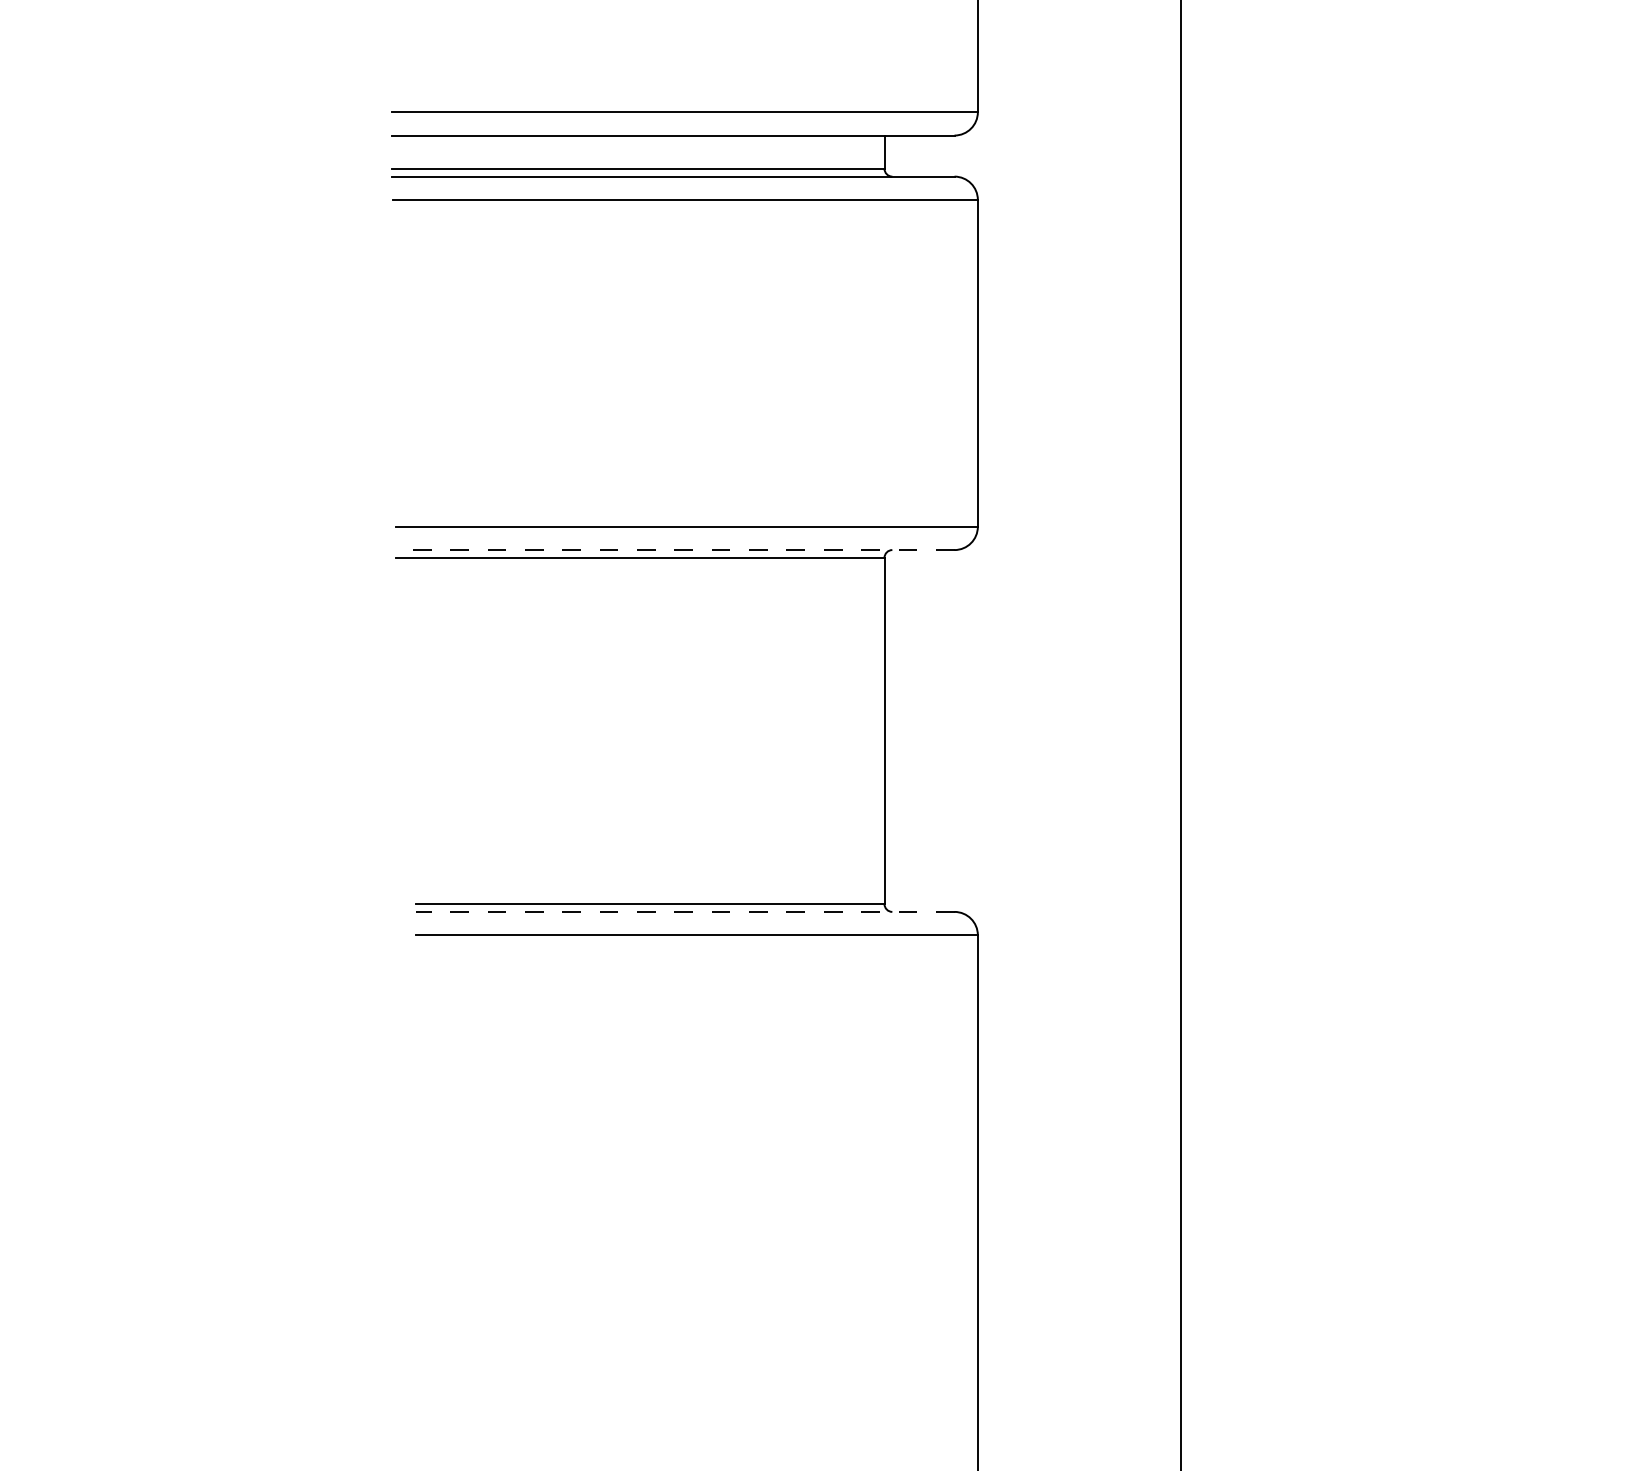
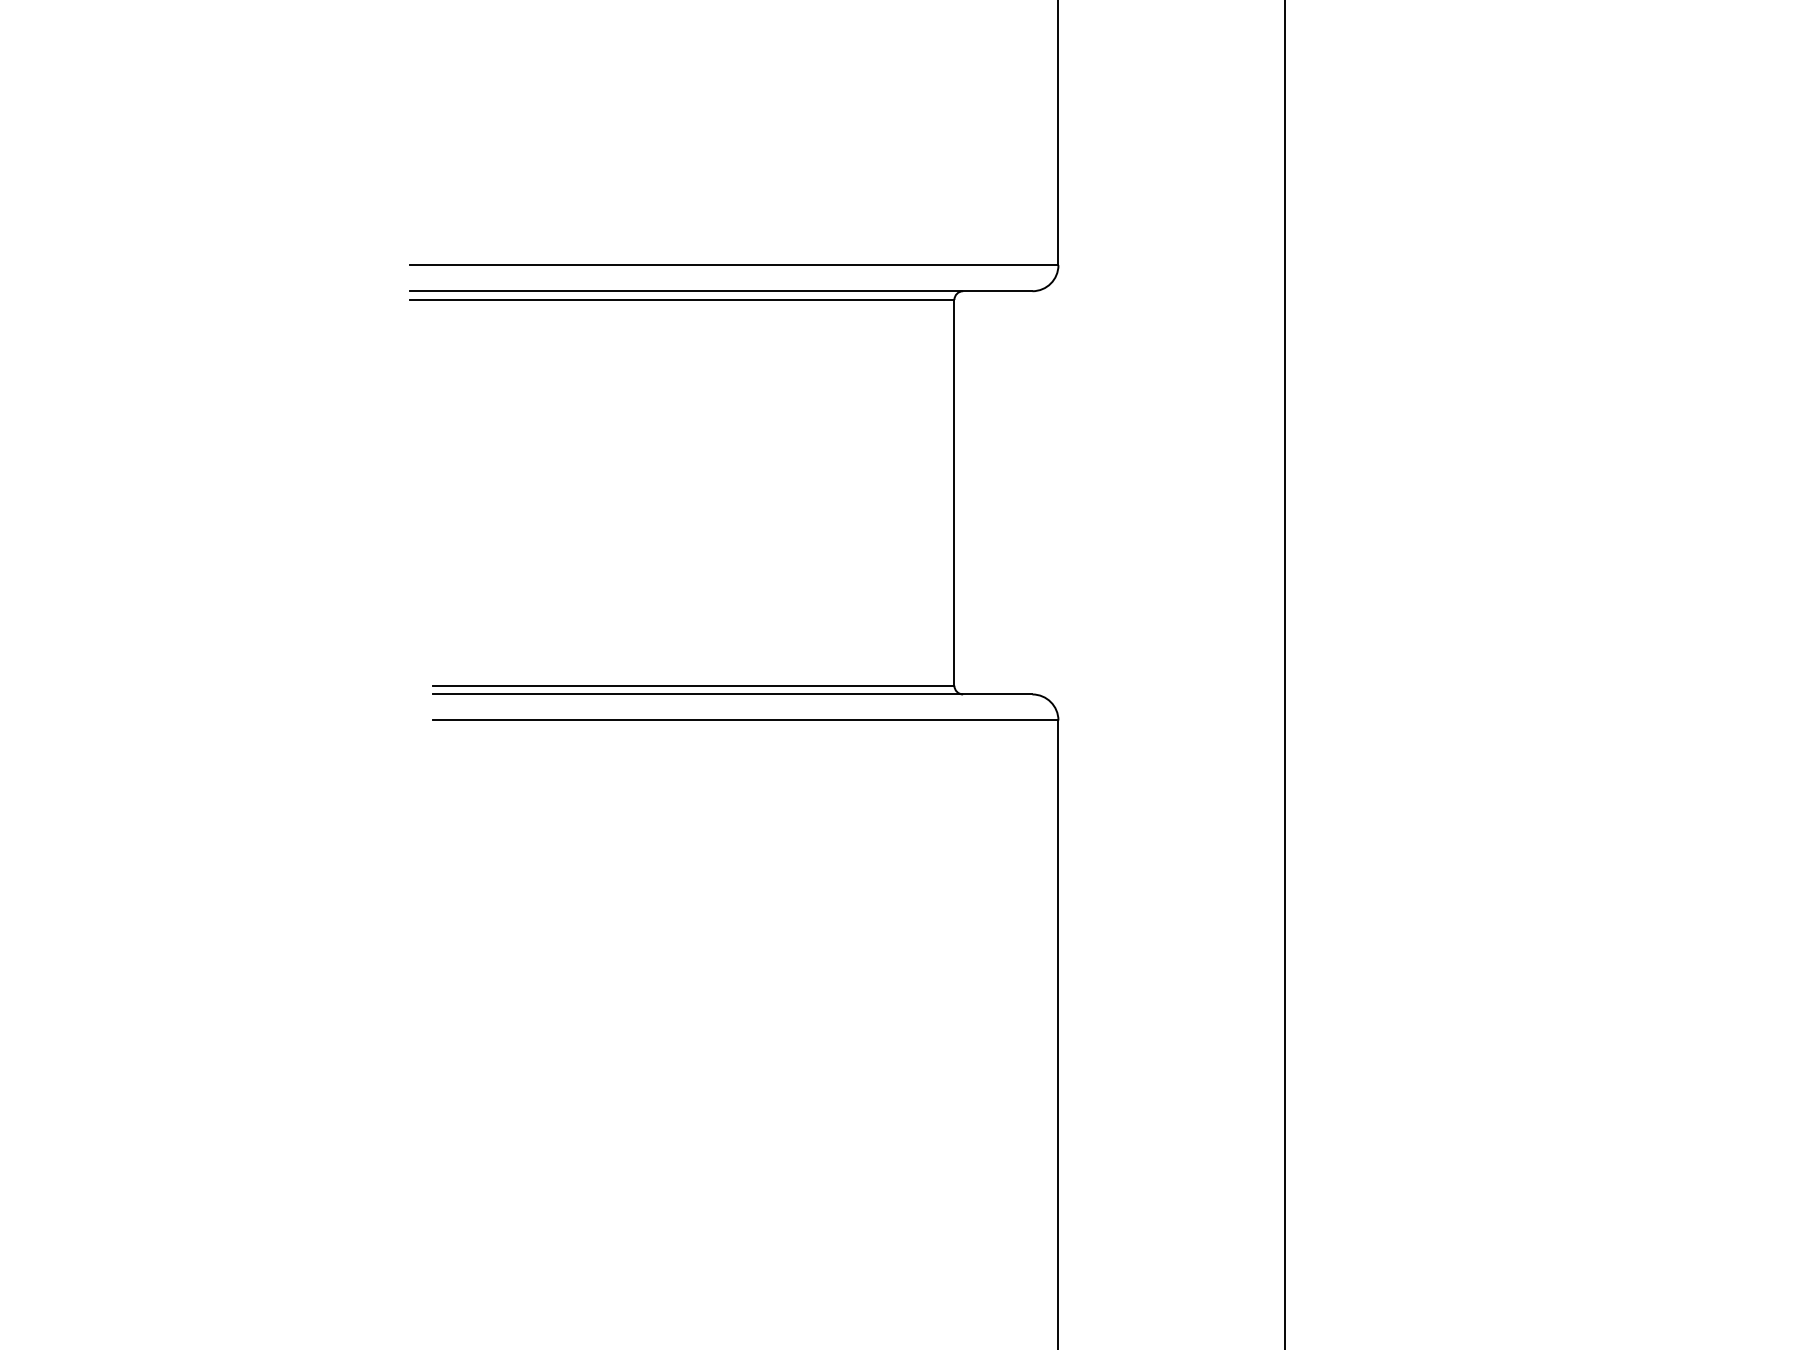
line: (674, 550) -> (720, 291), dashed -> solid
line: (684, 911) -> (731, 693), dashed -> solid

